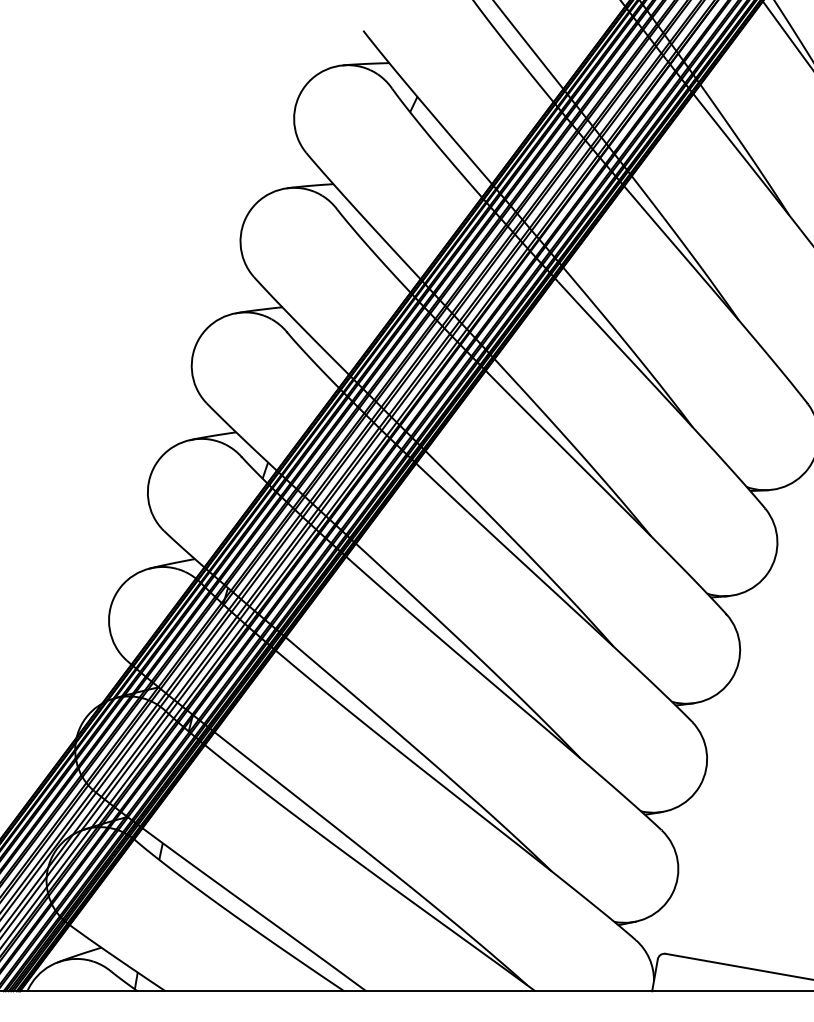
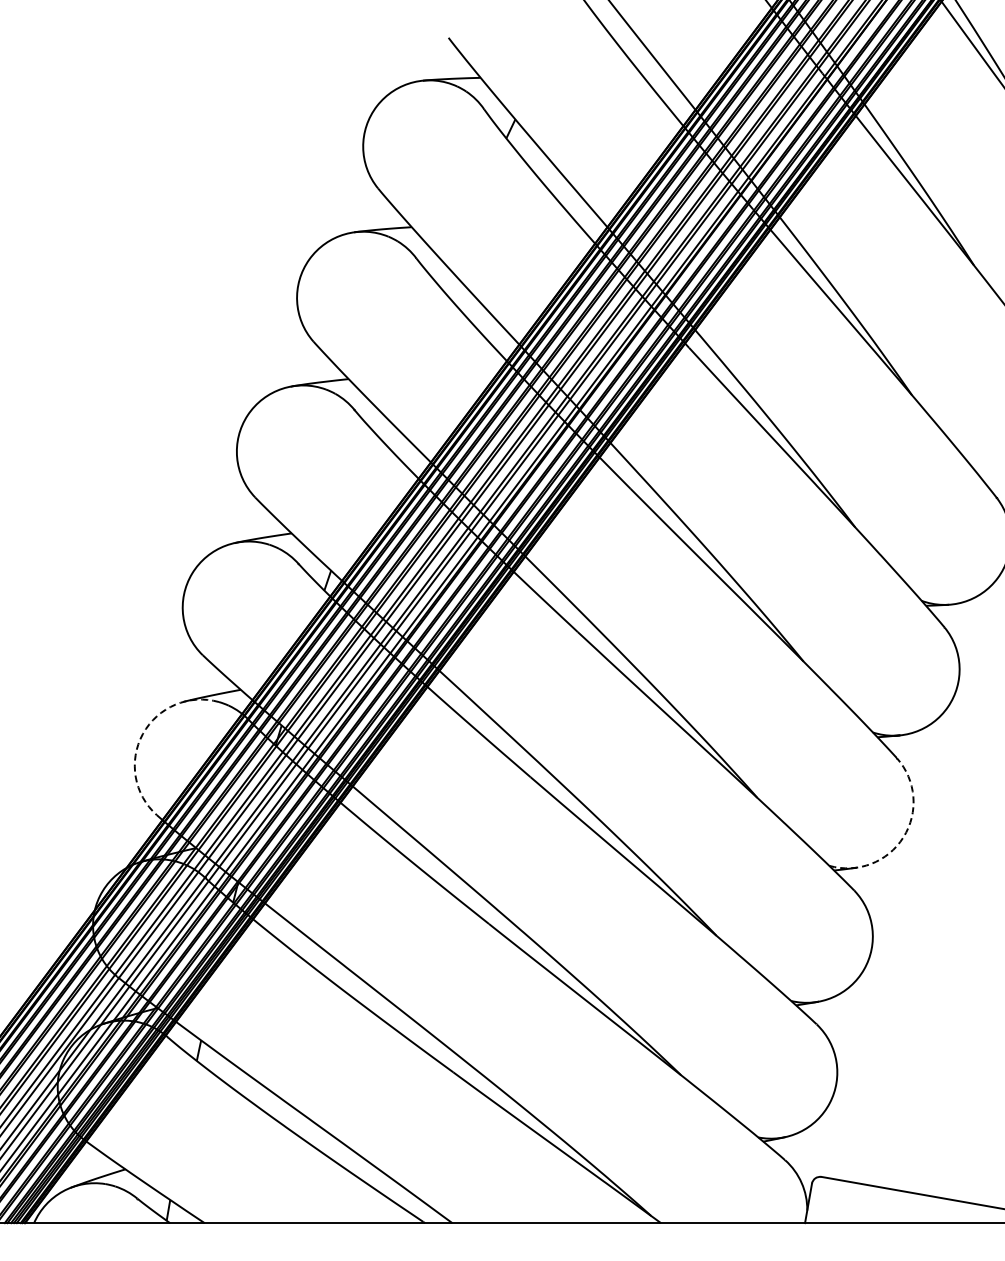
arc: (115, 594) -> (142, 733), solid -> dashed
arc: (731, 678) -> (903, 837), solid -> dashed

